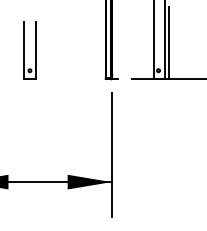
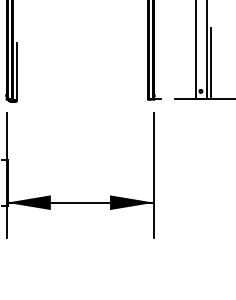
part: (30, 49) -> (72, 70), removed

